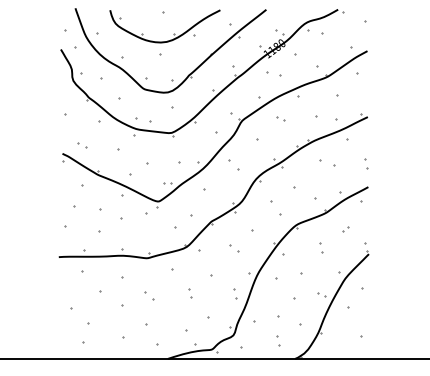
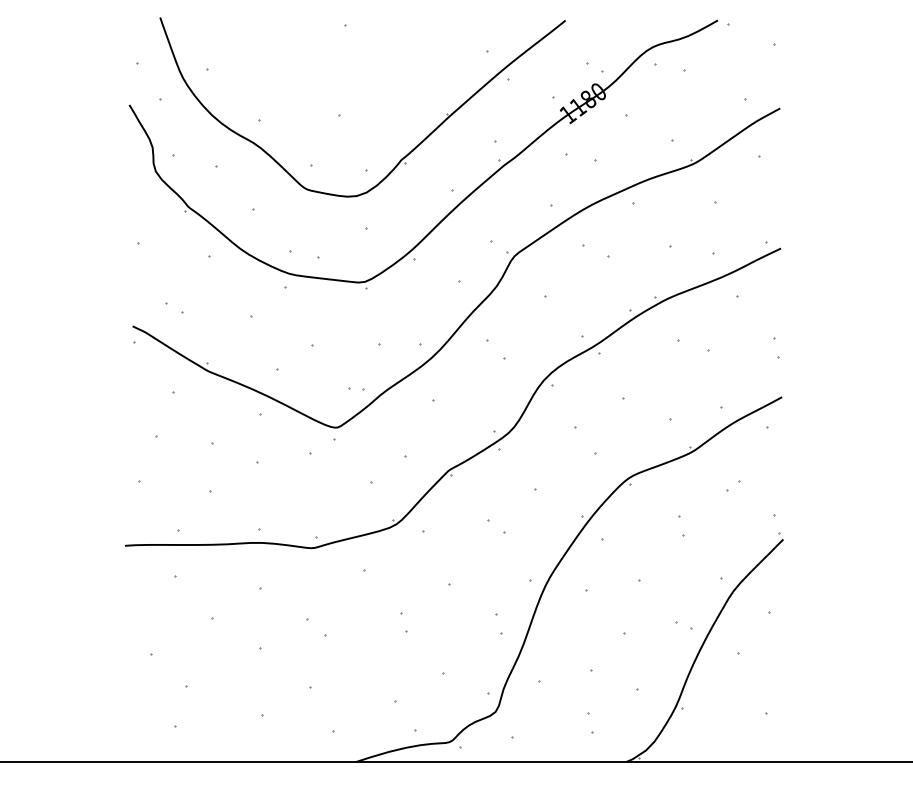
part: (173, 34) -> (368, 73), removed
part: (280, 118) -> (595, 251), size x1.6

